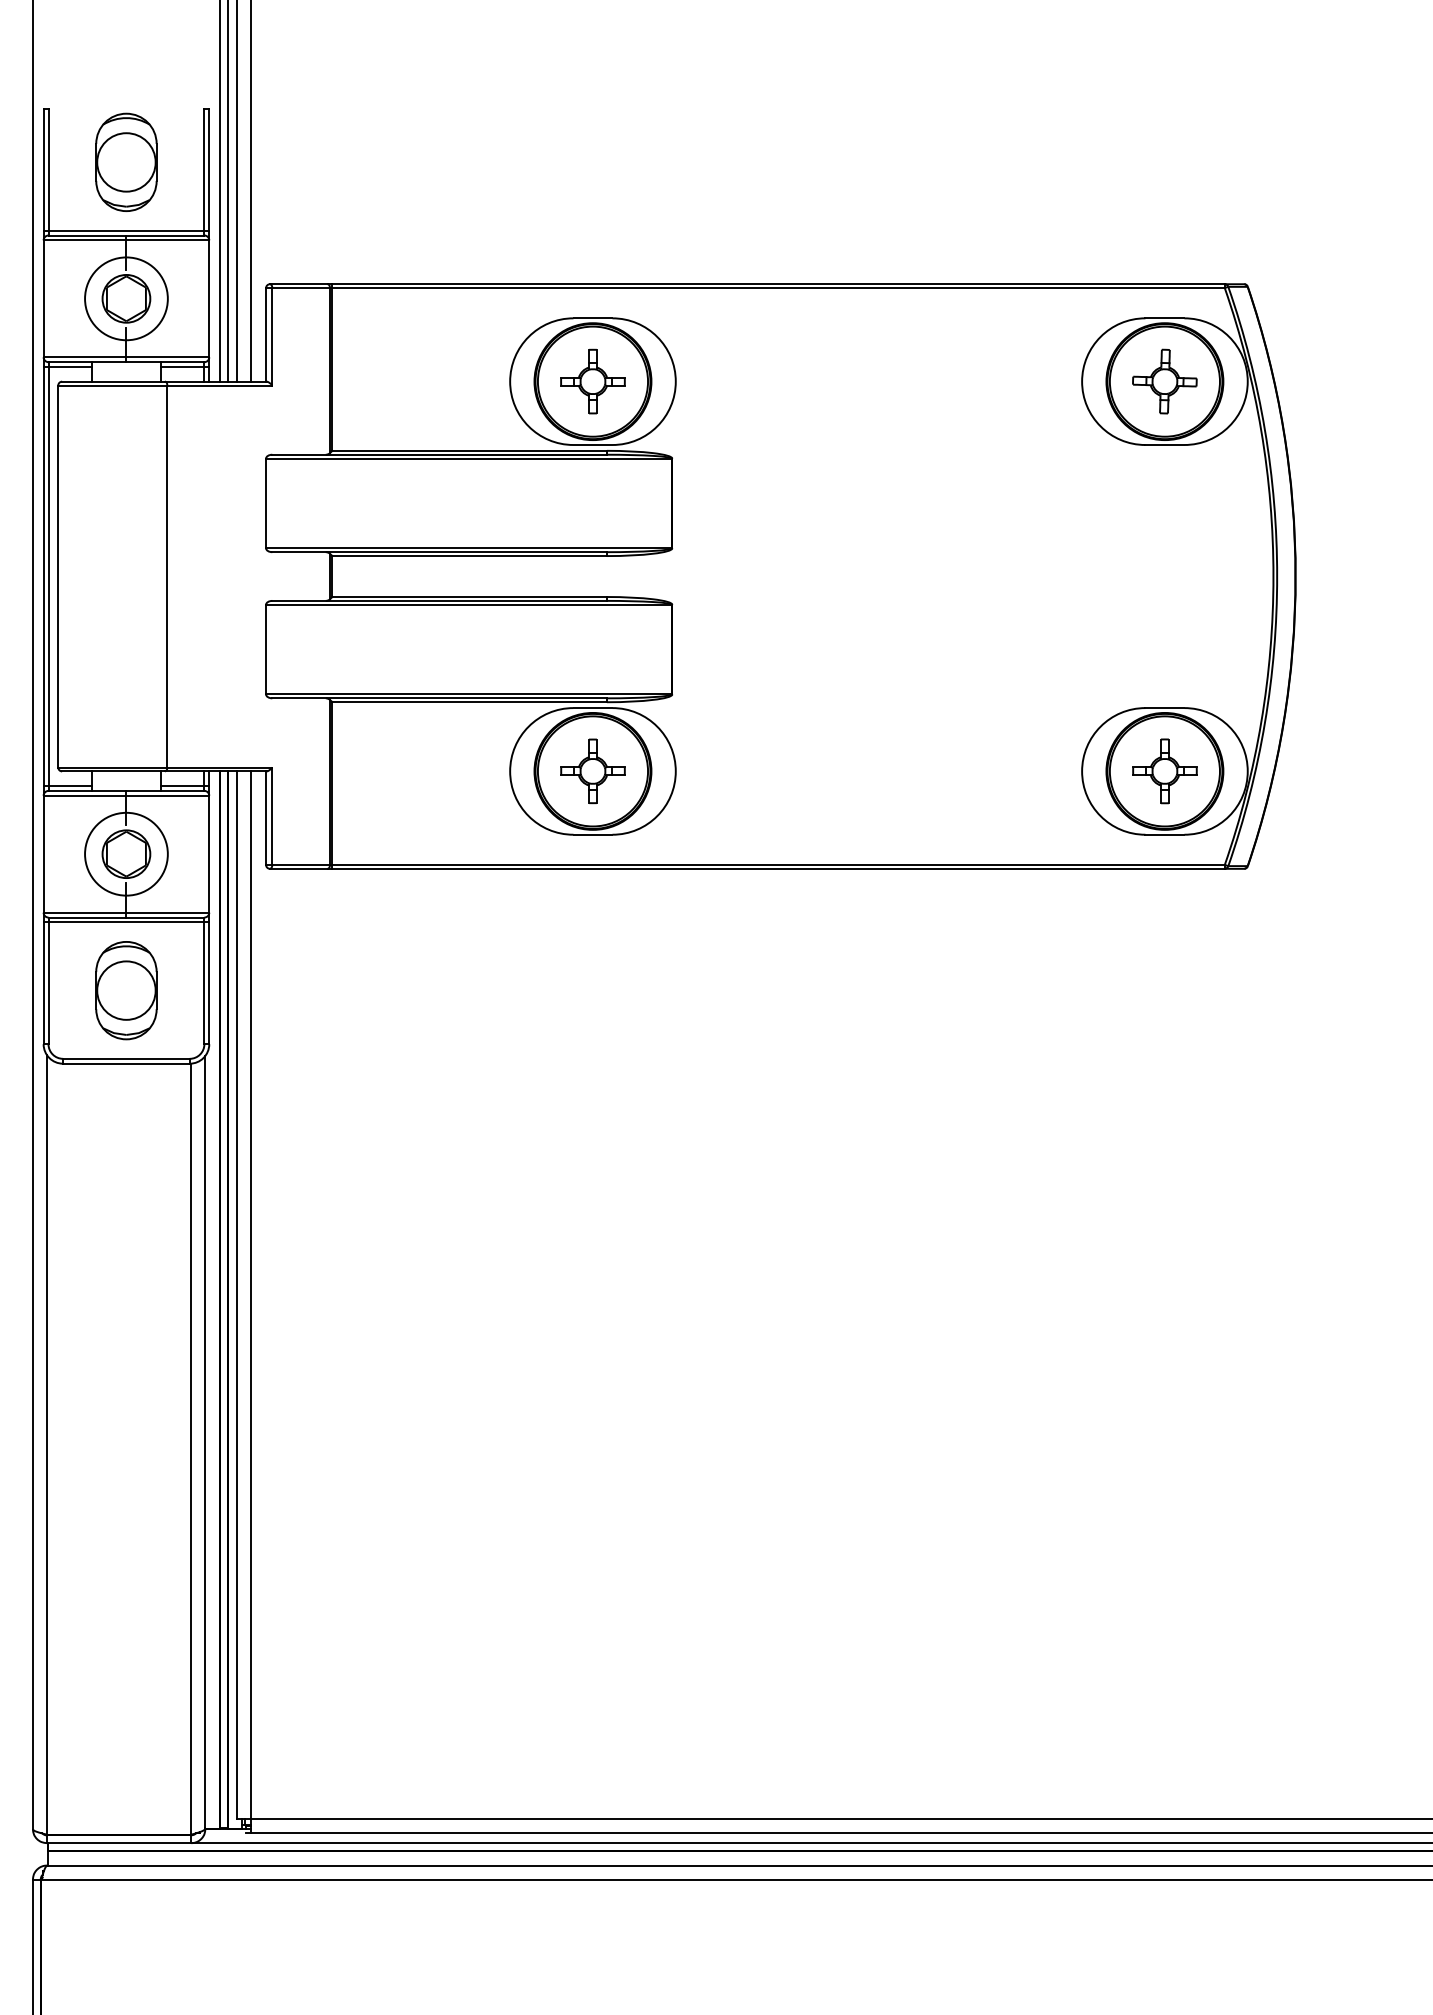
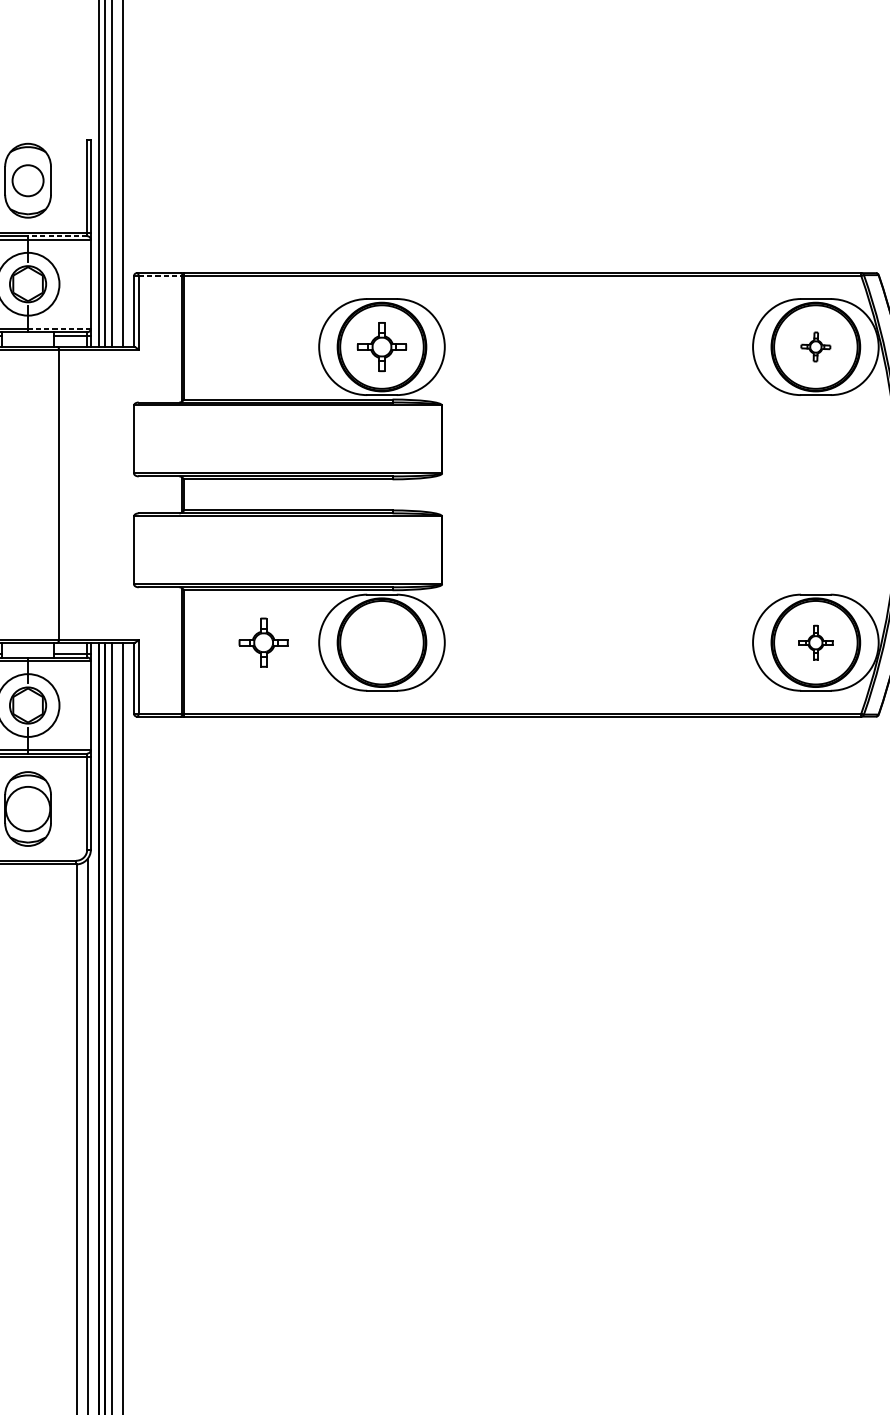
circle: (126, 162) -> (28, 180), size x0.7
line: (165, 235) -> (57, 236), solid -> dashed
line: (301, 288) -> (160, 276), solid -> dashed
line: (167, 357) -> (59, 328), solid -> dashed
part: (1164, 381) -> (815, 346), size x0.6
part: (592, 771) -> (263, 642), moved
part: (1164, 771) -> (815, 642), size x0.7

